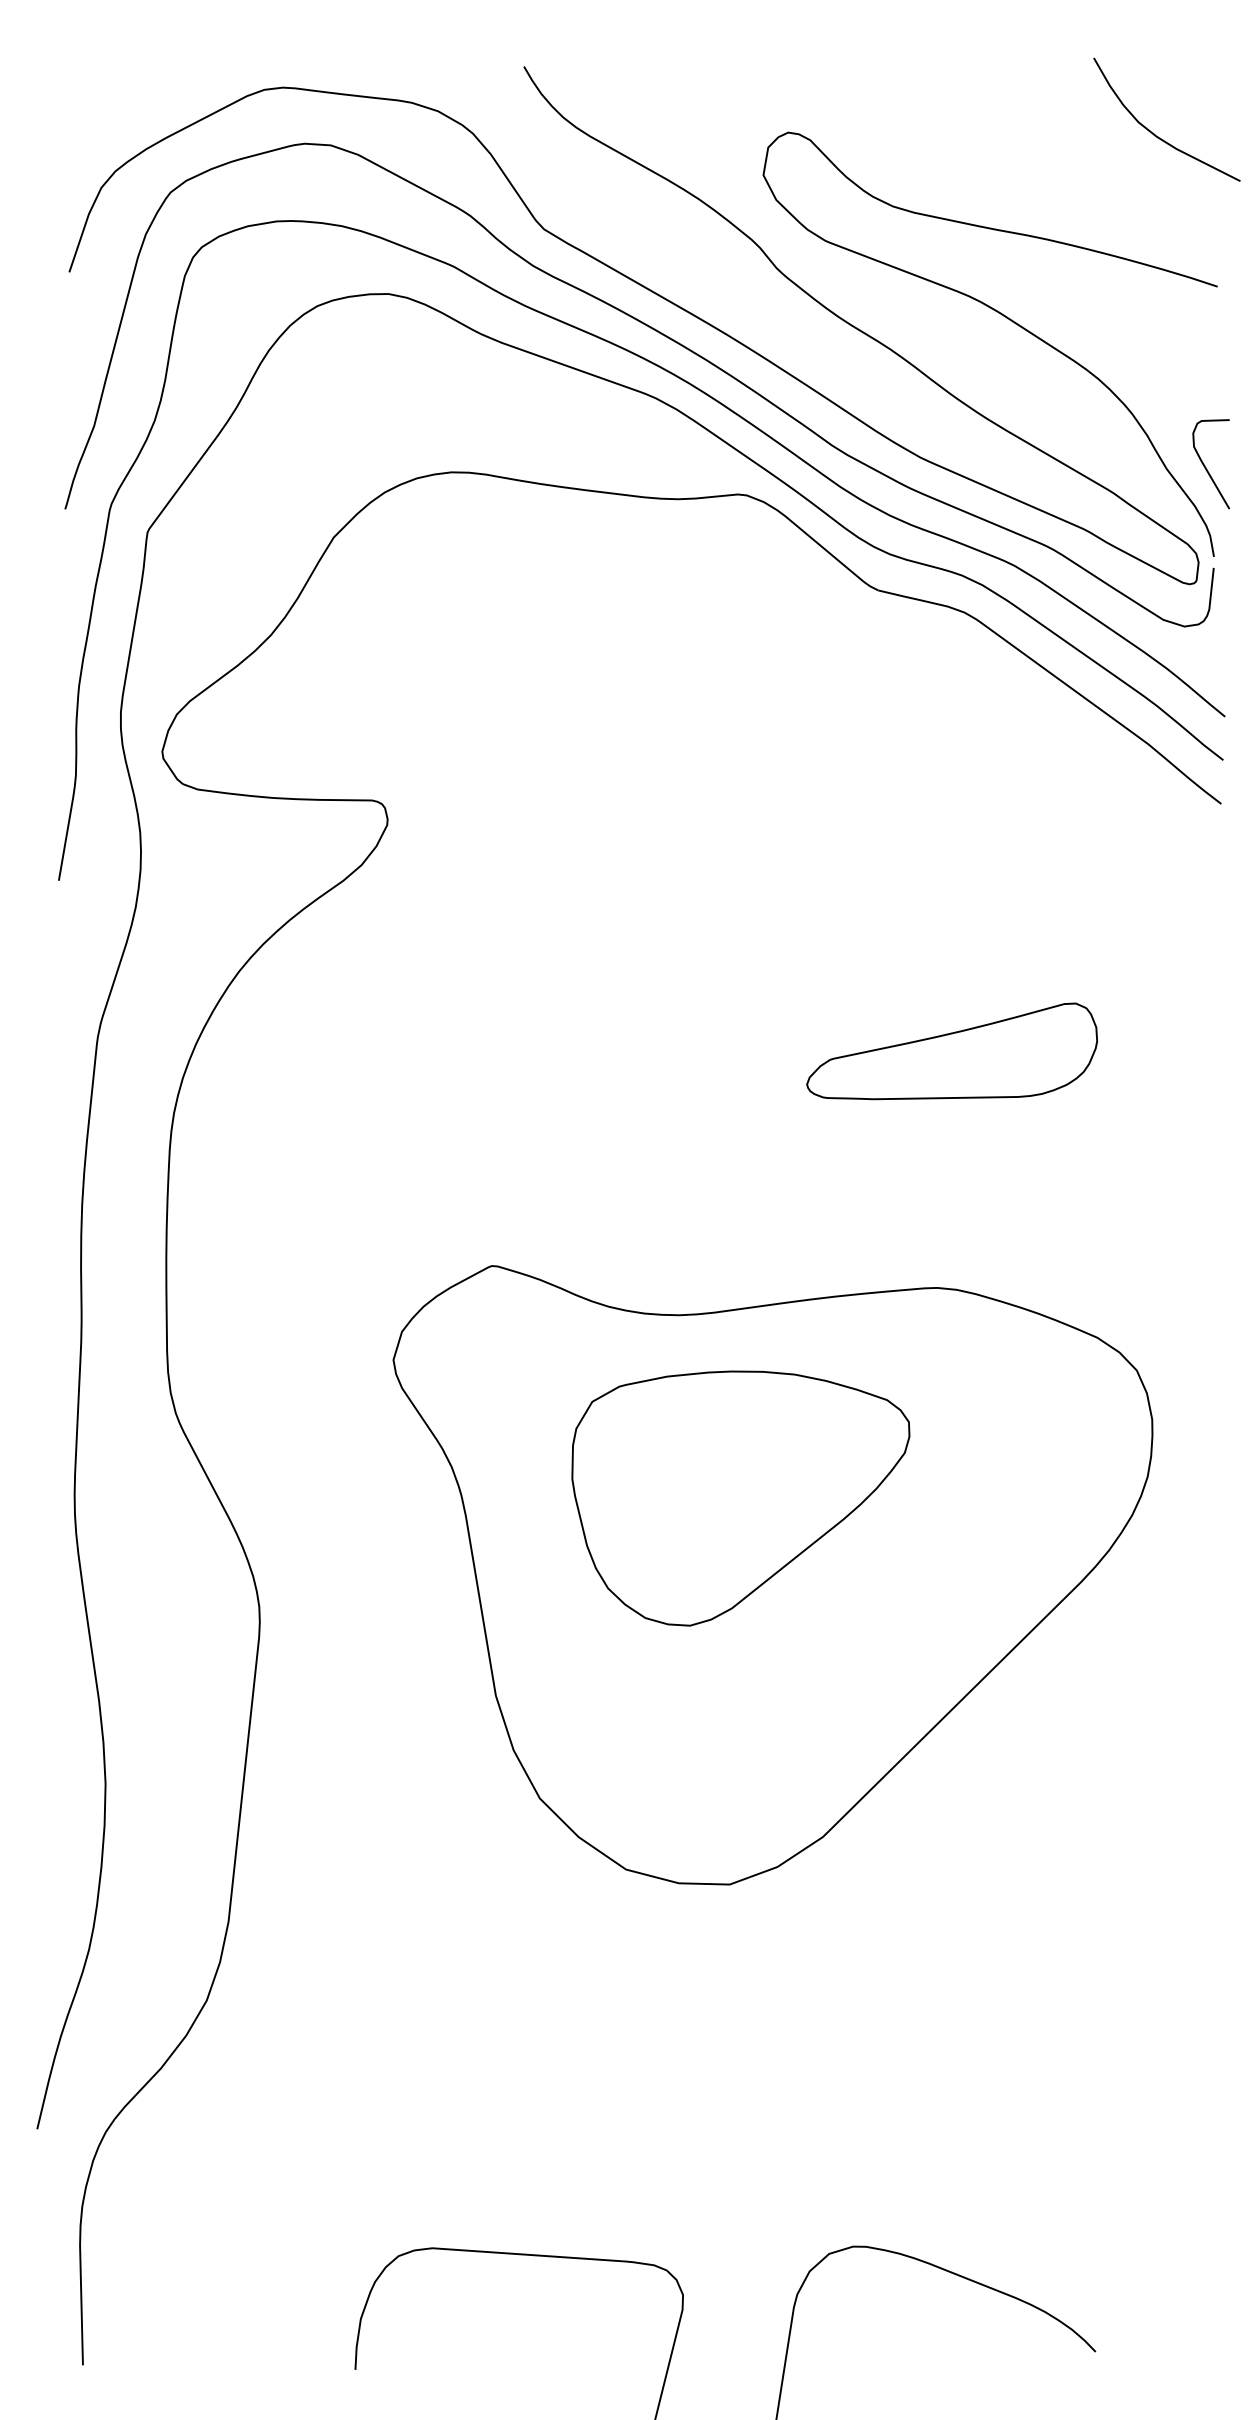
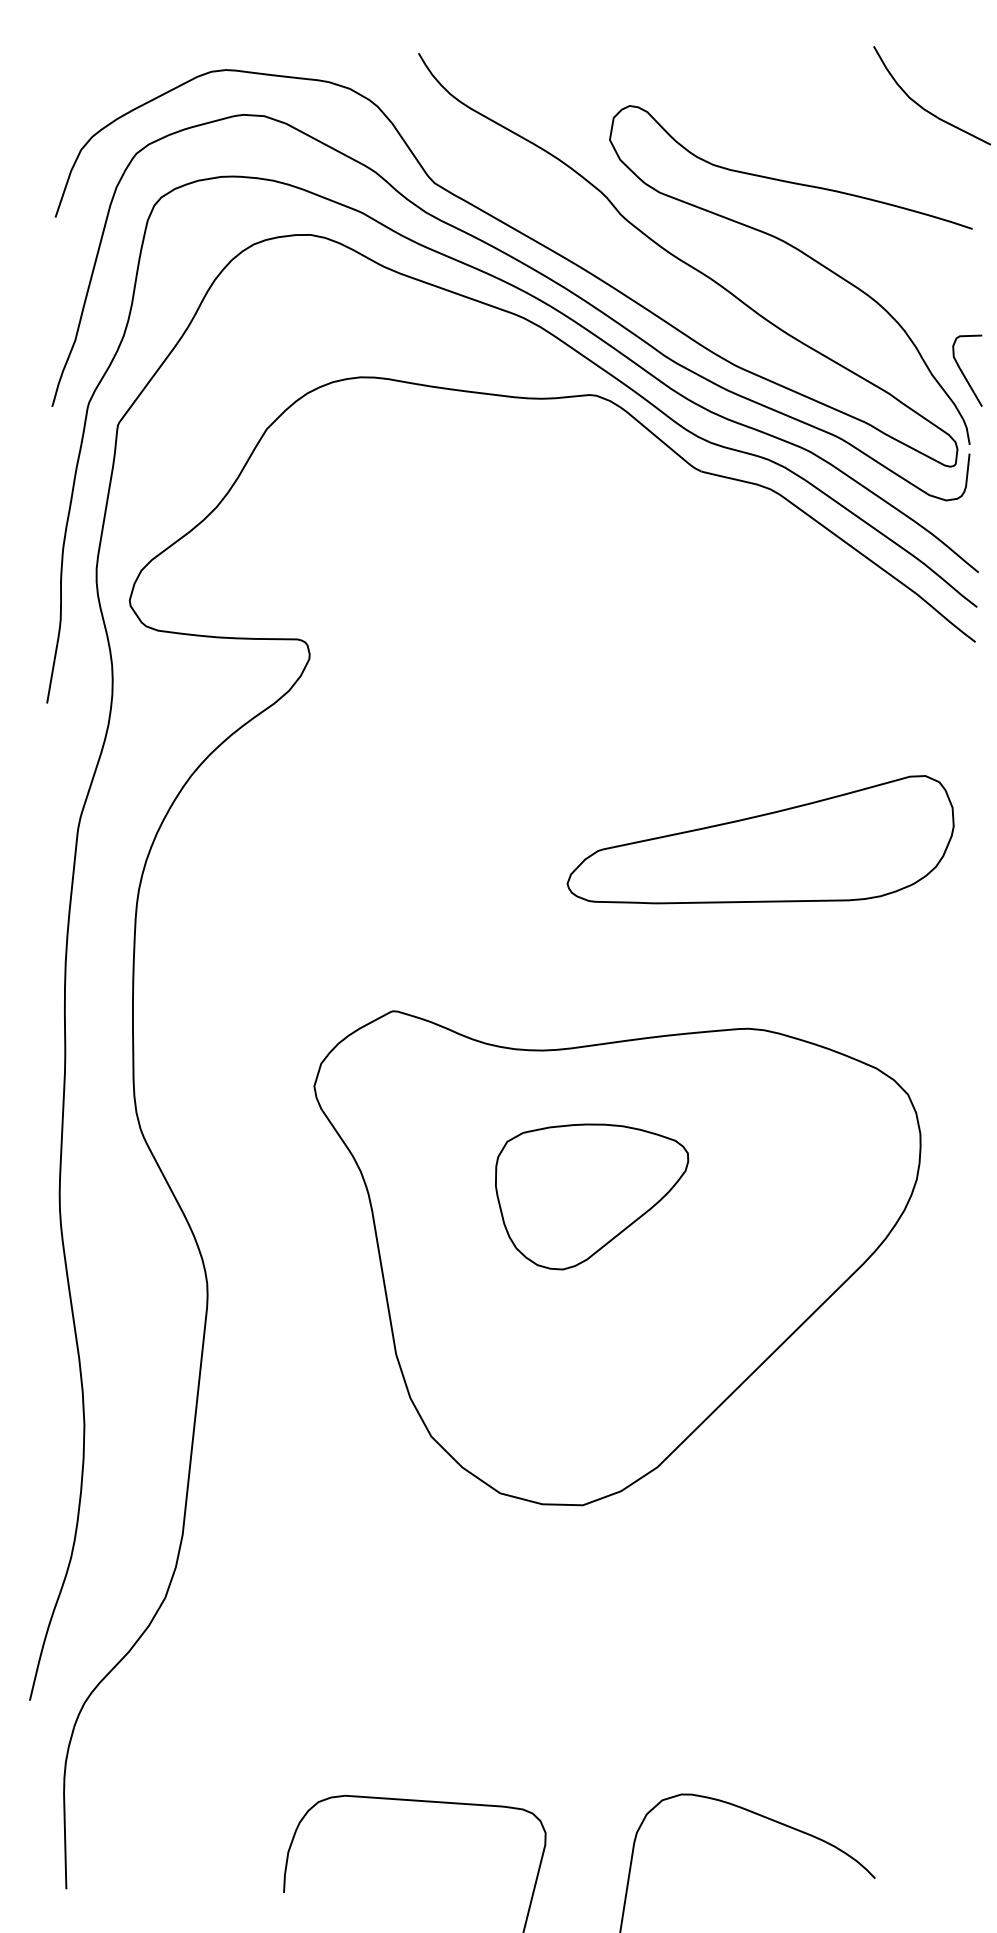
part: (952, 1050) -> (760, 839), size x1.67
part: (741, 1497) -> (592, 1196), size x0.71

